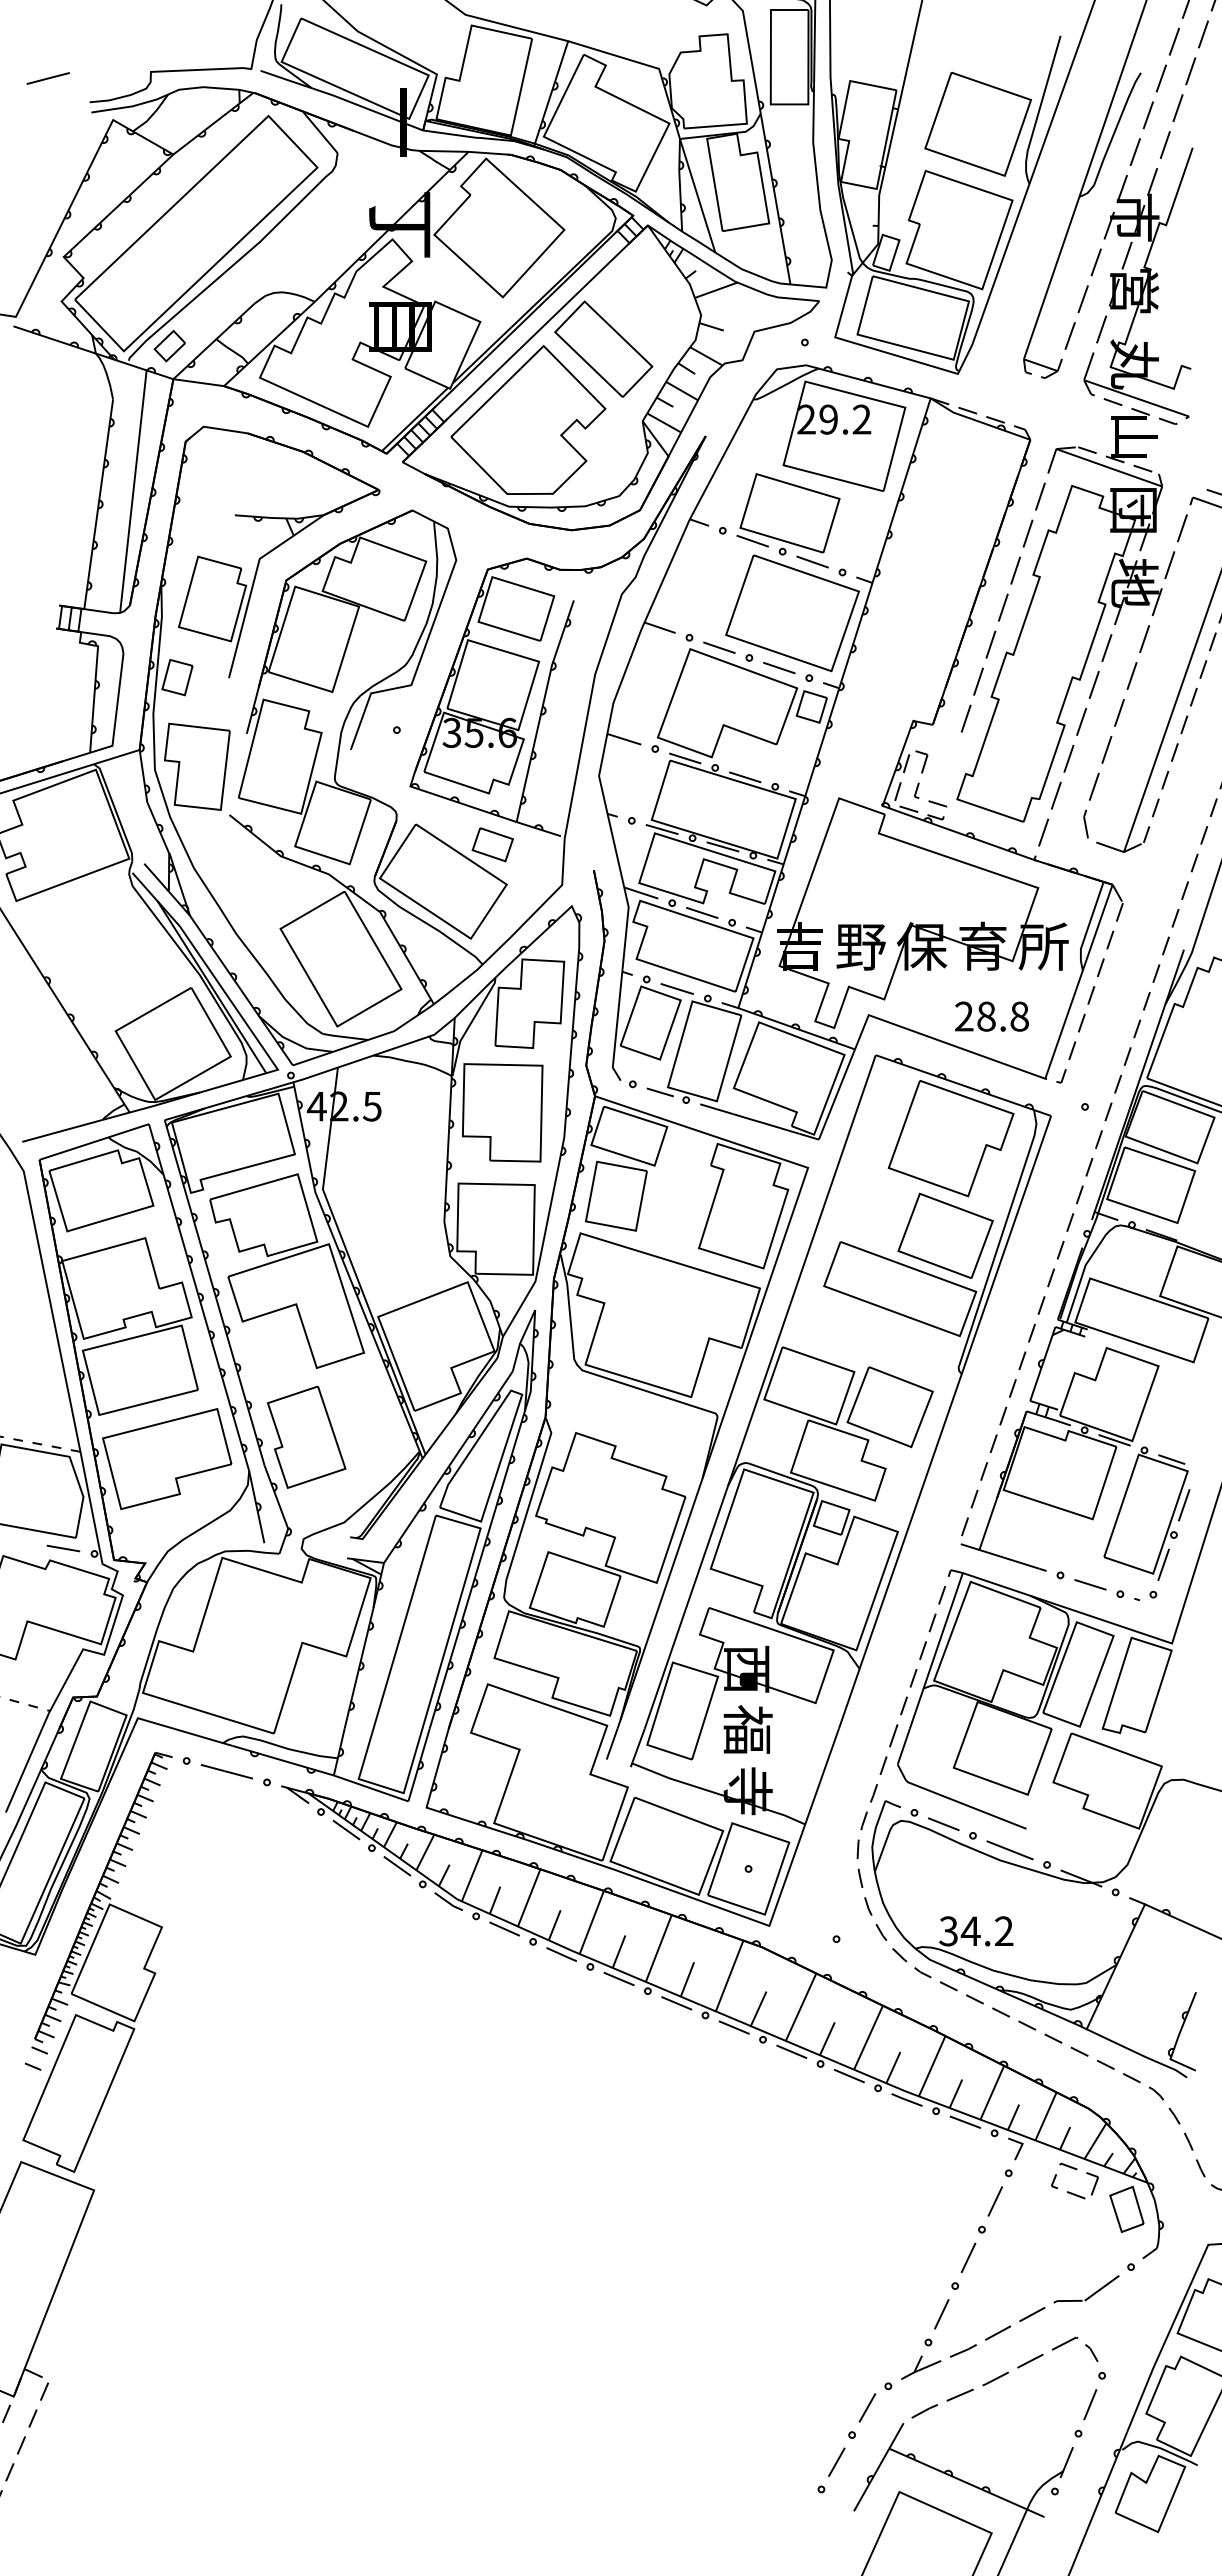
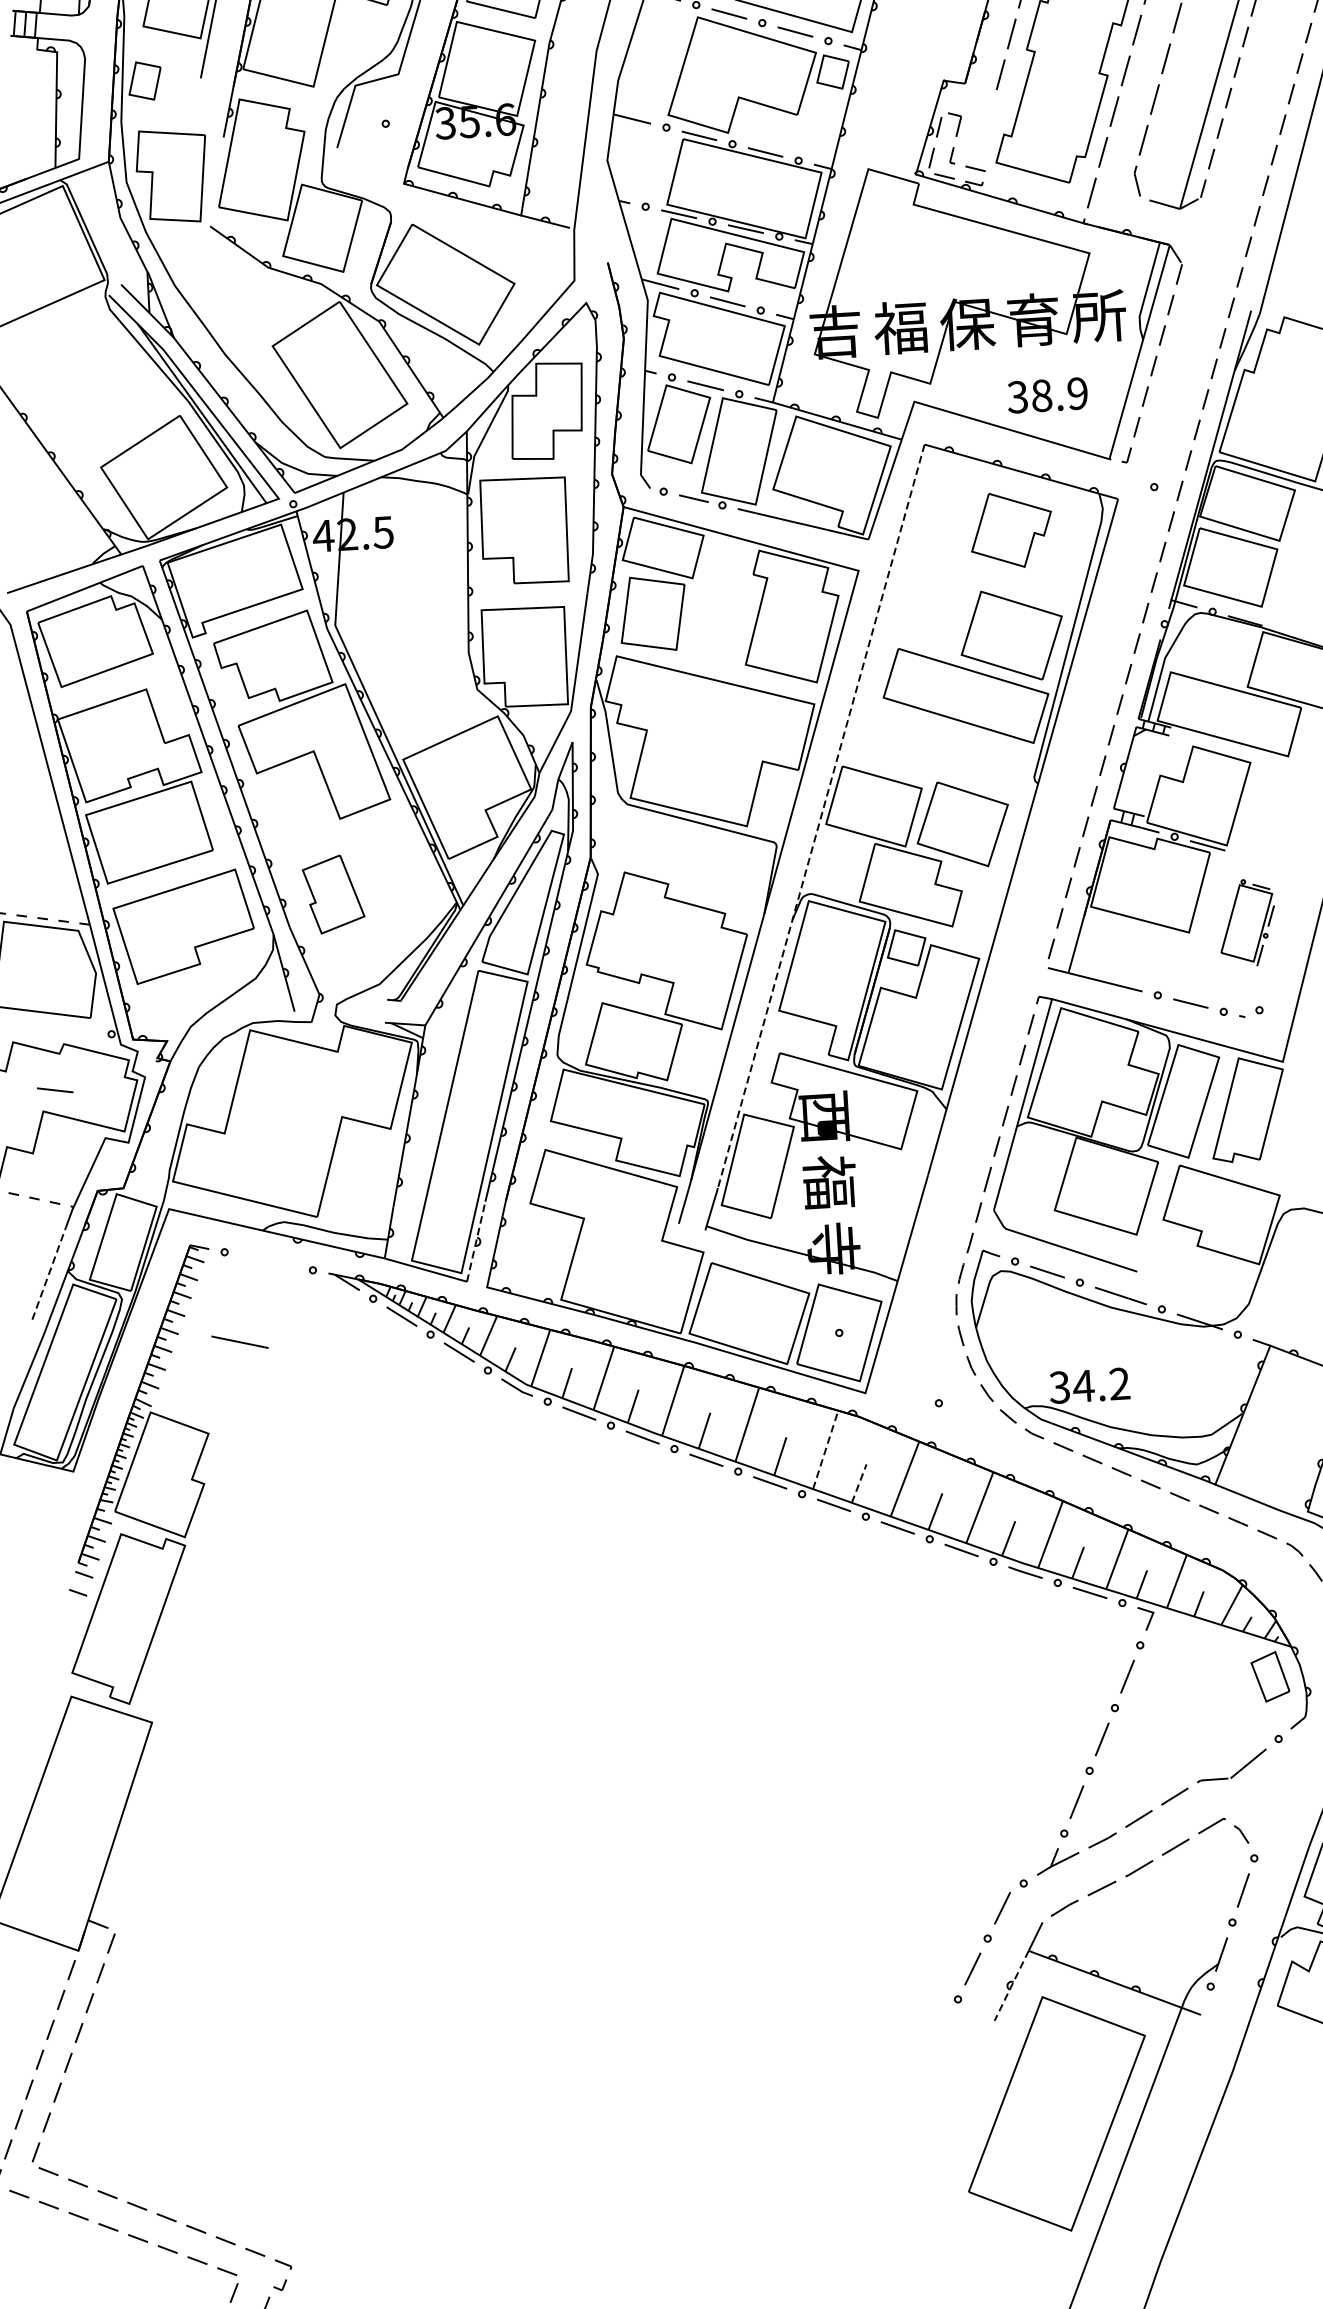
part: (492, 844) -> (496, 241), removed
text: (860, 945) -> (901, 326), 野 -> 福
text: (991, 1016) -> (1047, 395), 28.8 -> 38.9
part: (950, 1138) -> (1010, 529), size x0.6
line: (759, 1393) -> (820, 817), solid -> dashed
part: (306, 1436) -> (333, 893), size x0.7
part: (1146, 1513) -> (1246, 922), size x0.6
line: (63, 1548) -> (55, 1090), moved
line: (419, 1765) -> (476, 1242), solid -> dashed
line: (24, 1770) -> (49, 1272), solid -> dashed
line: (226, 1771) -> (239, 1342), moved
line: (729, 1975) -> (825, 1449), solid -> dashed
line: (758, 2008) -> (859, 1483), solid -> dashed
part: (1076, 2170) -> (1213, 1638), removed
line: (871, 2479) -> (1011, 1985), solid -> dashed

